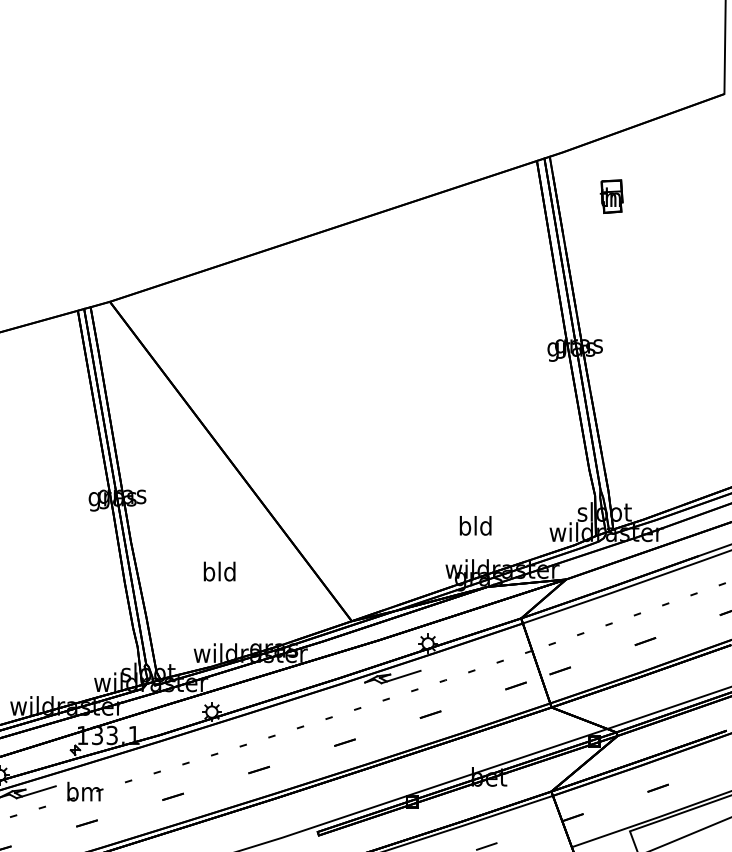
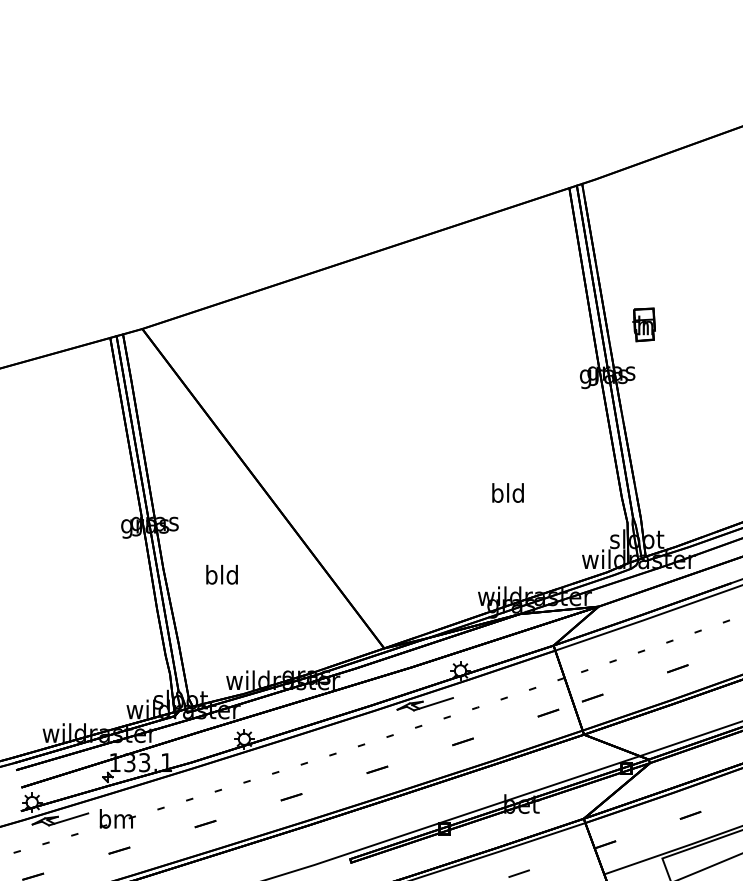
part: (611, 196) -> (643, 324), moved
text: (475, 525) -> (507, 492), moved
text: (219, 571) -> (221, 574), moved

